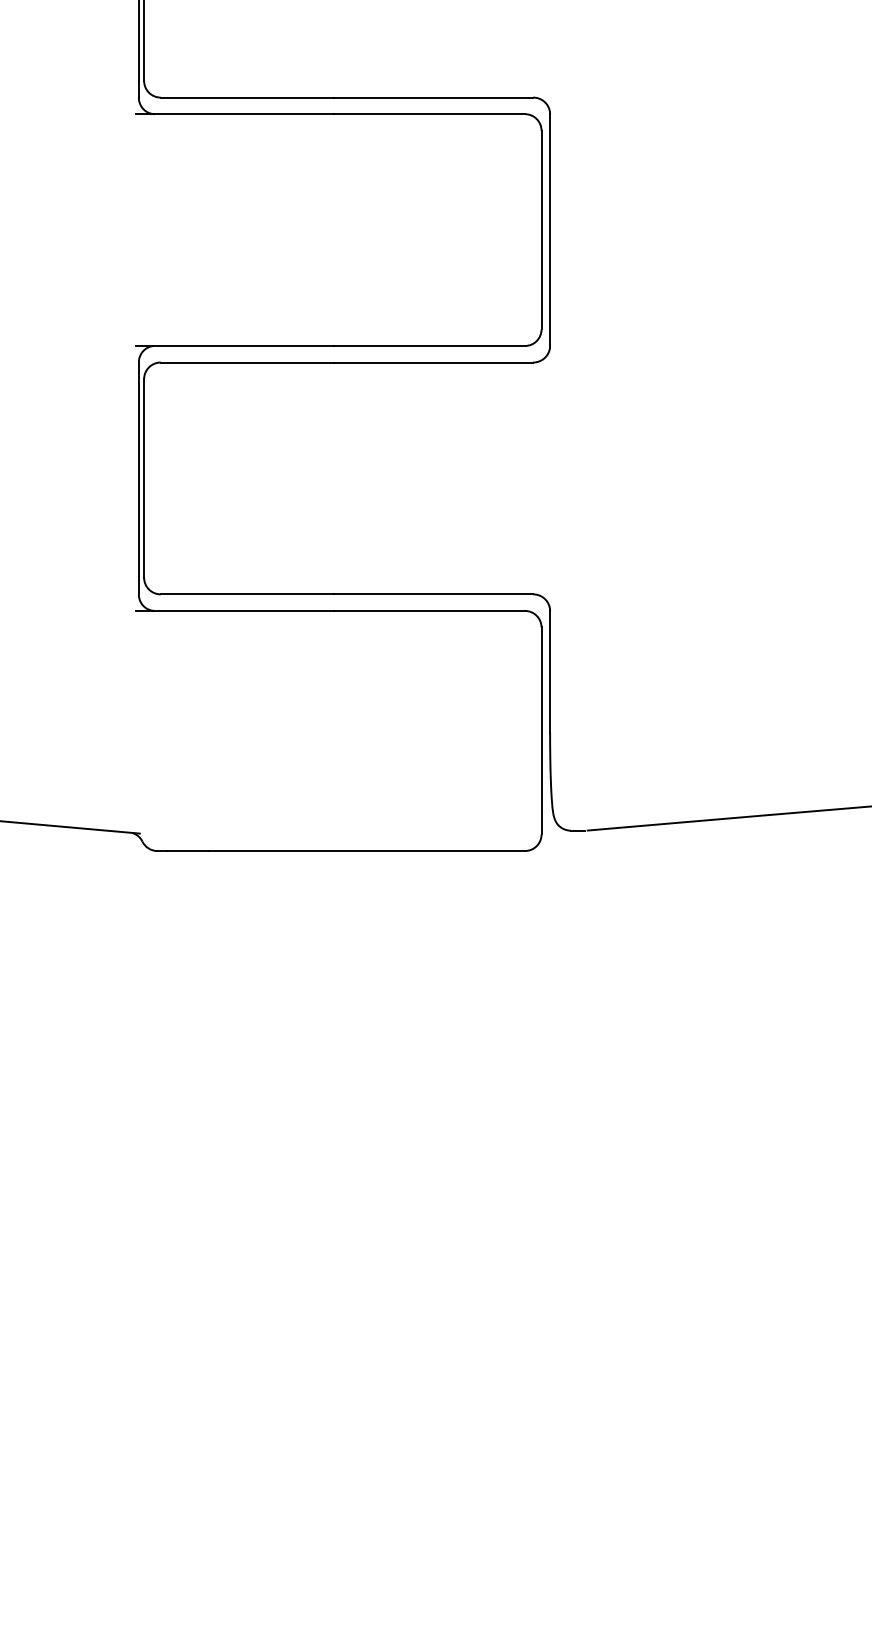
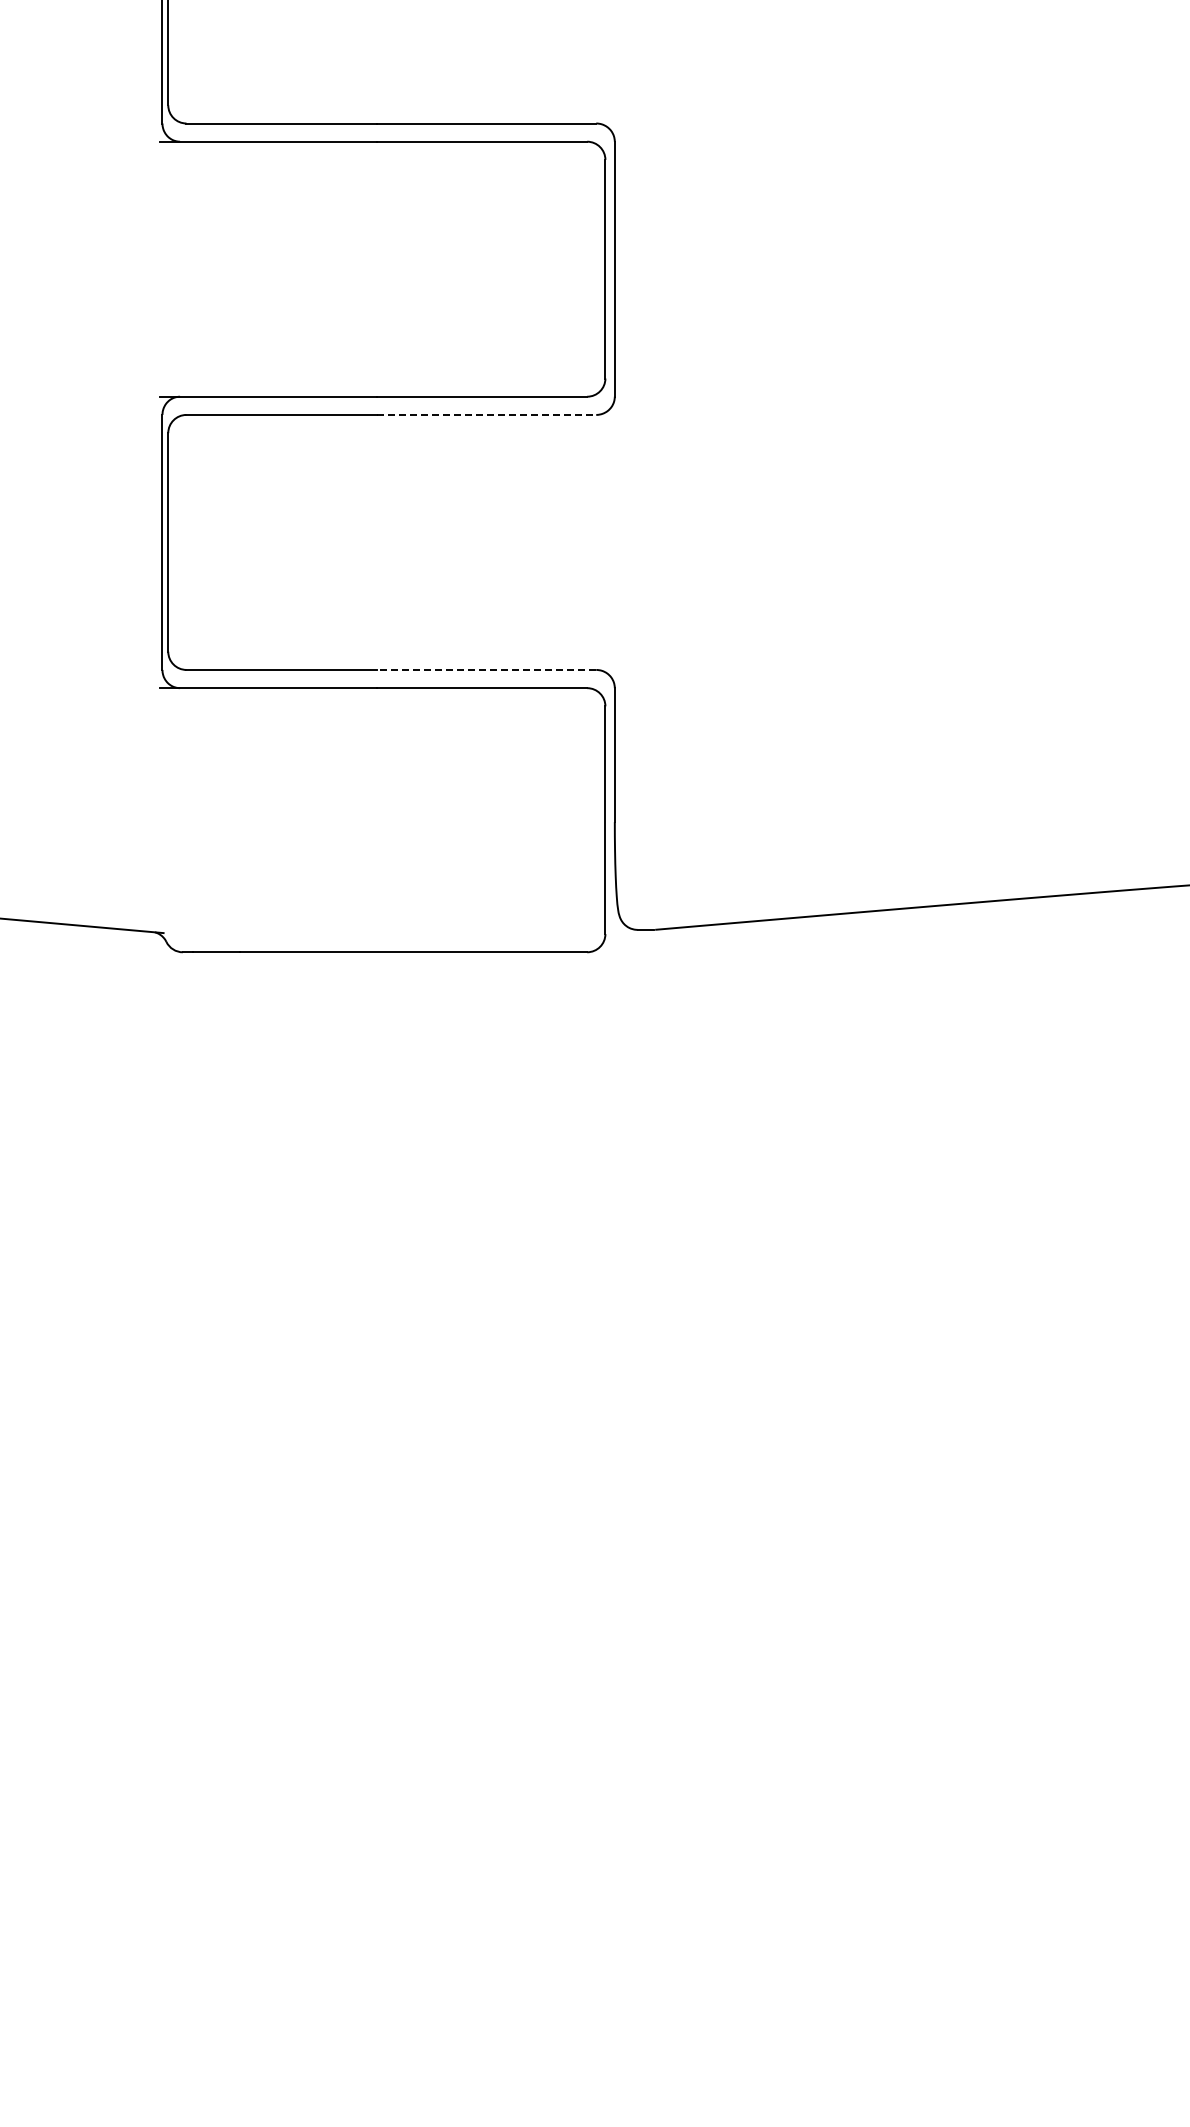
line: (433, 362) -> (486, 414), solid -> dashed
line: (433, 593) -> (486, 669), solid -> dashed

